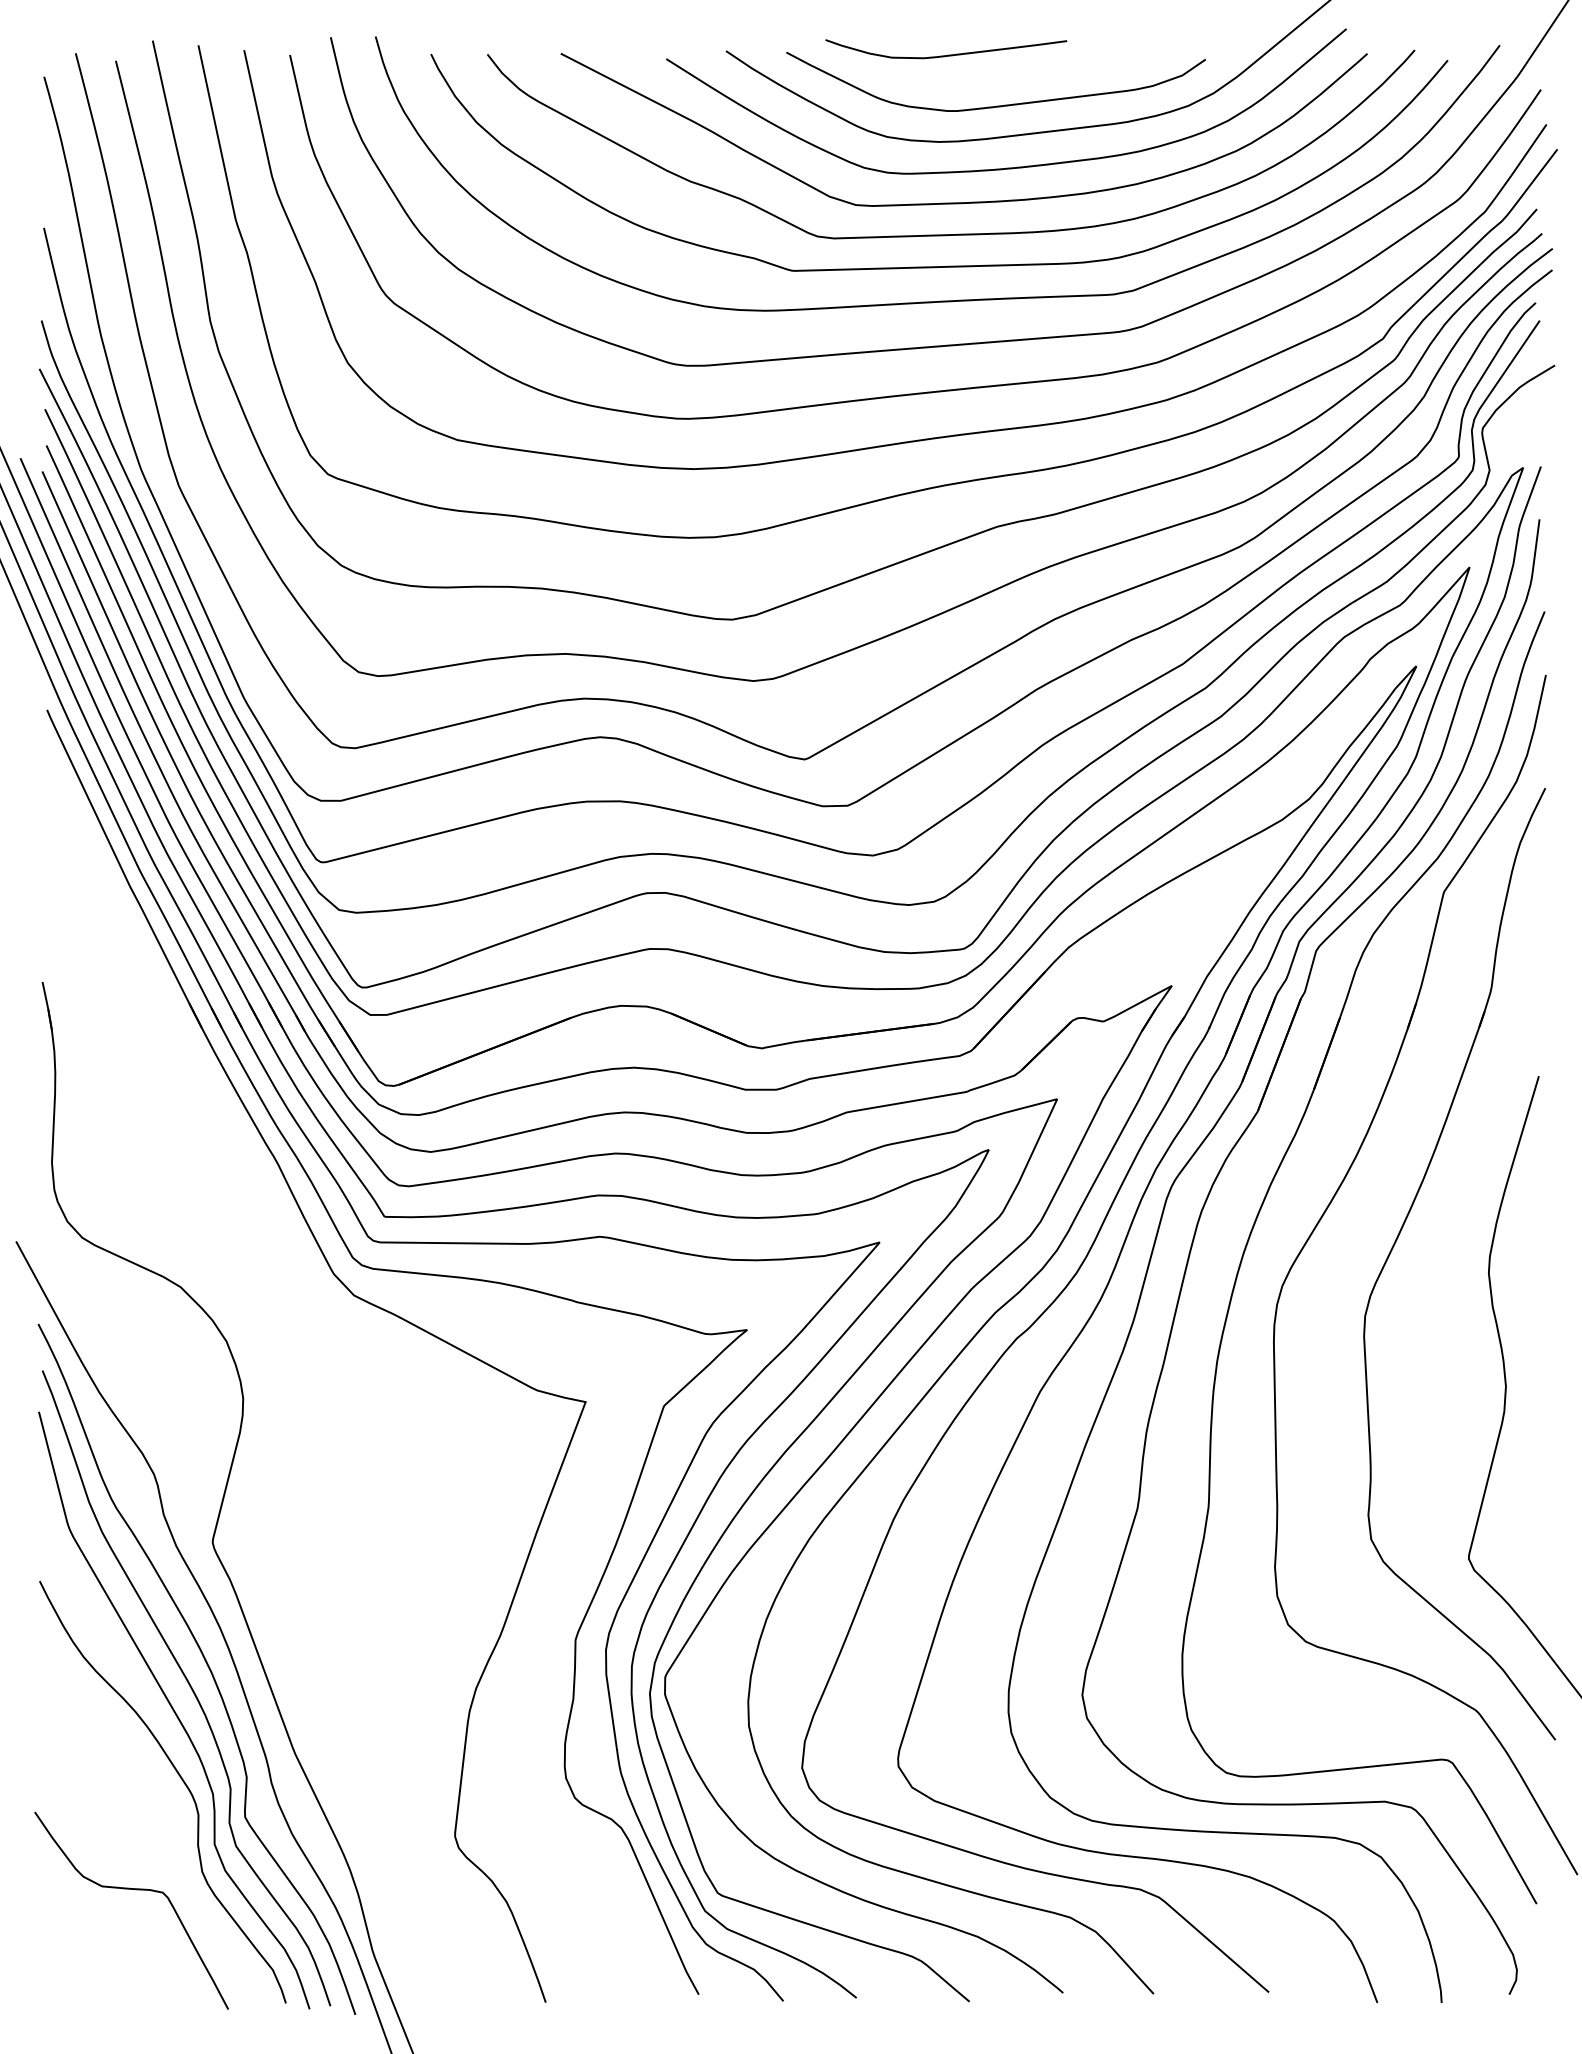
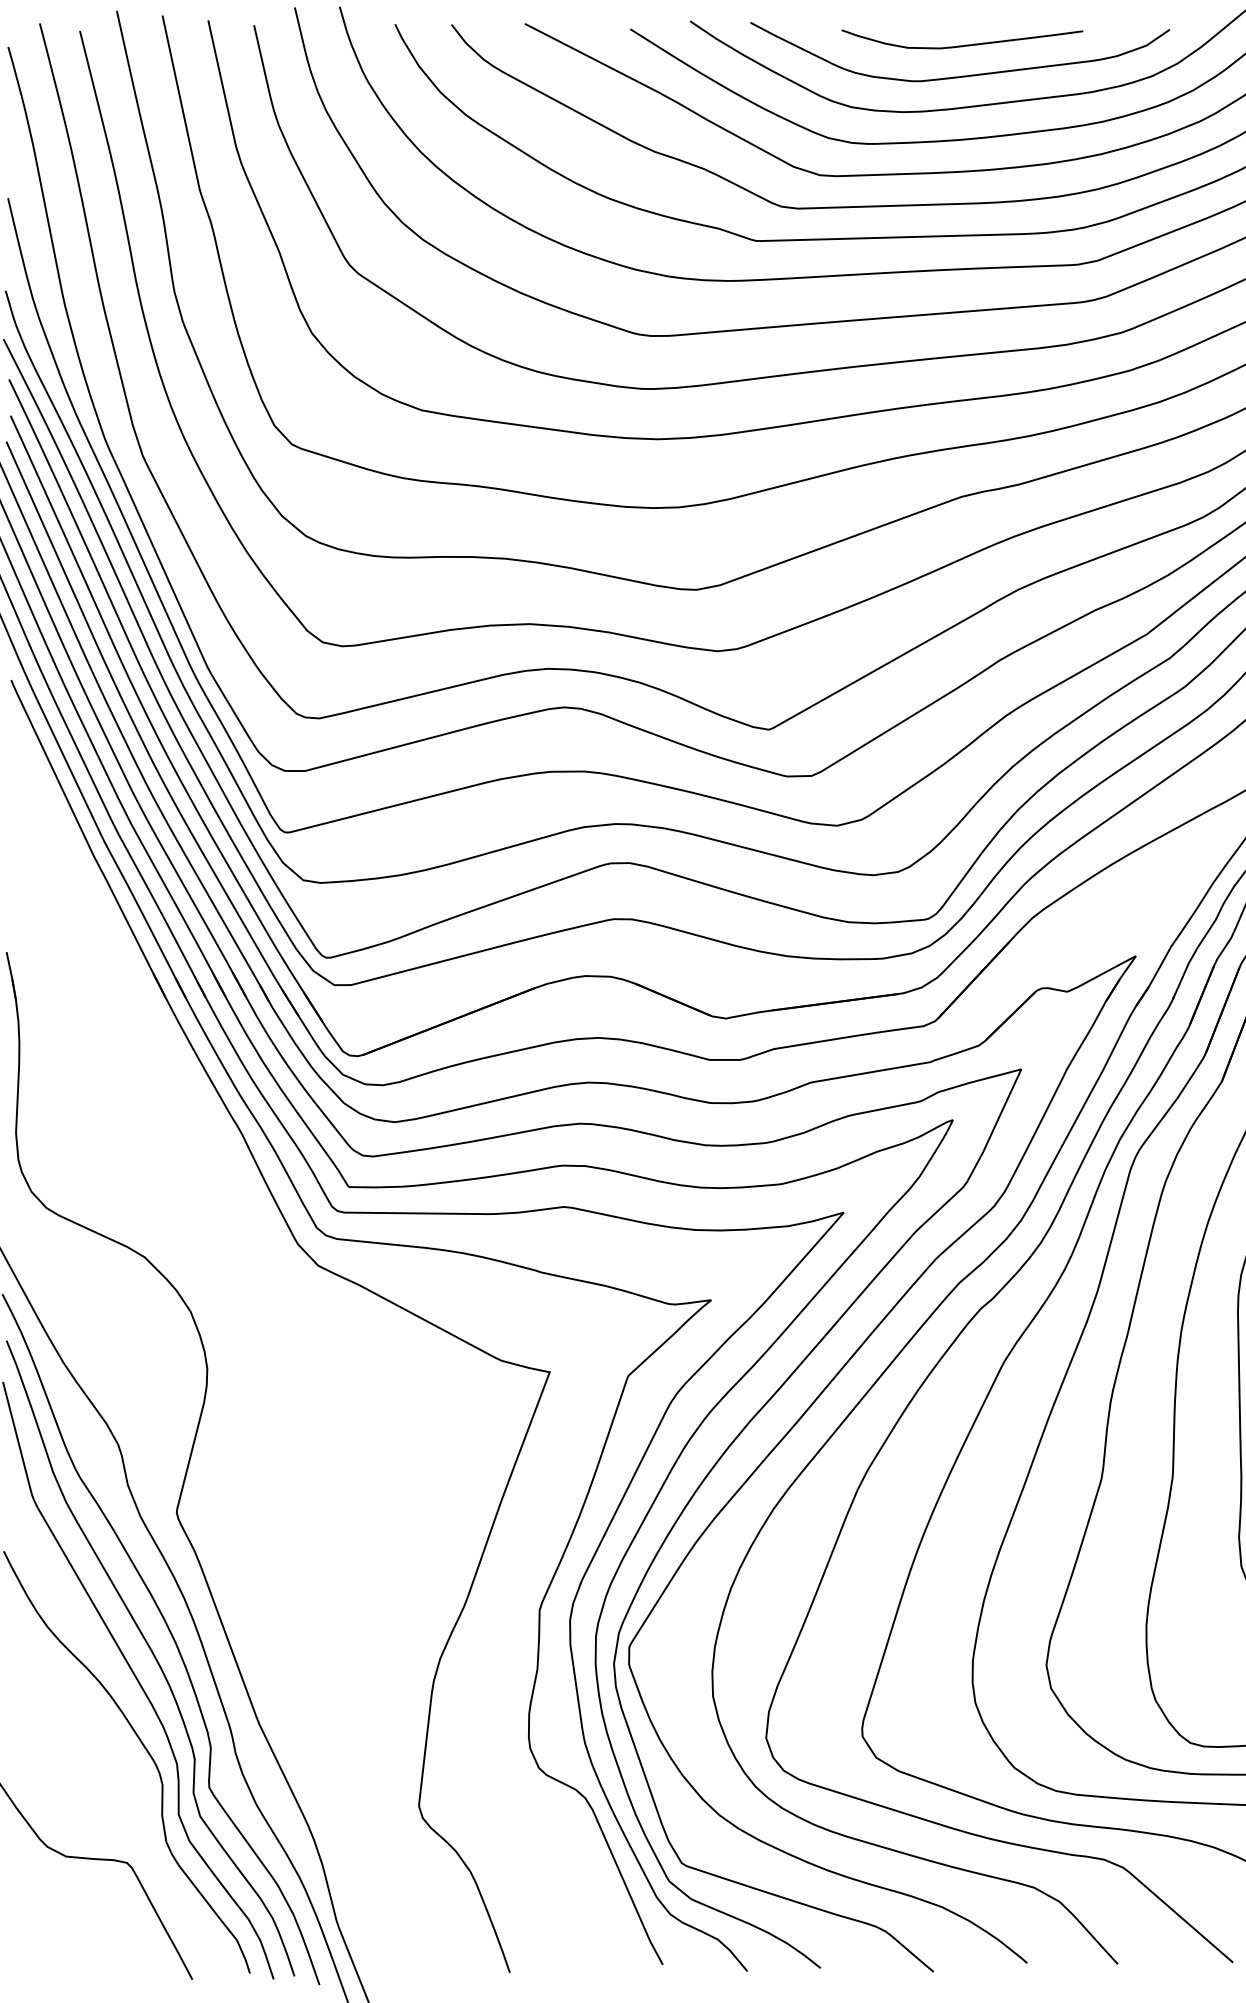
curve: (948, 54) -> (964, 44), moved

